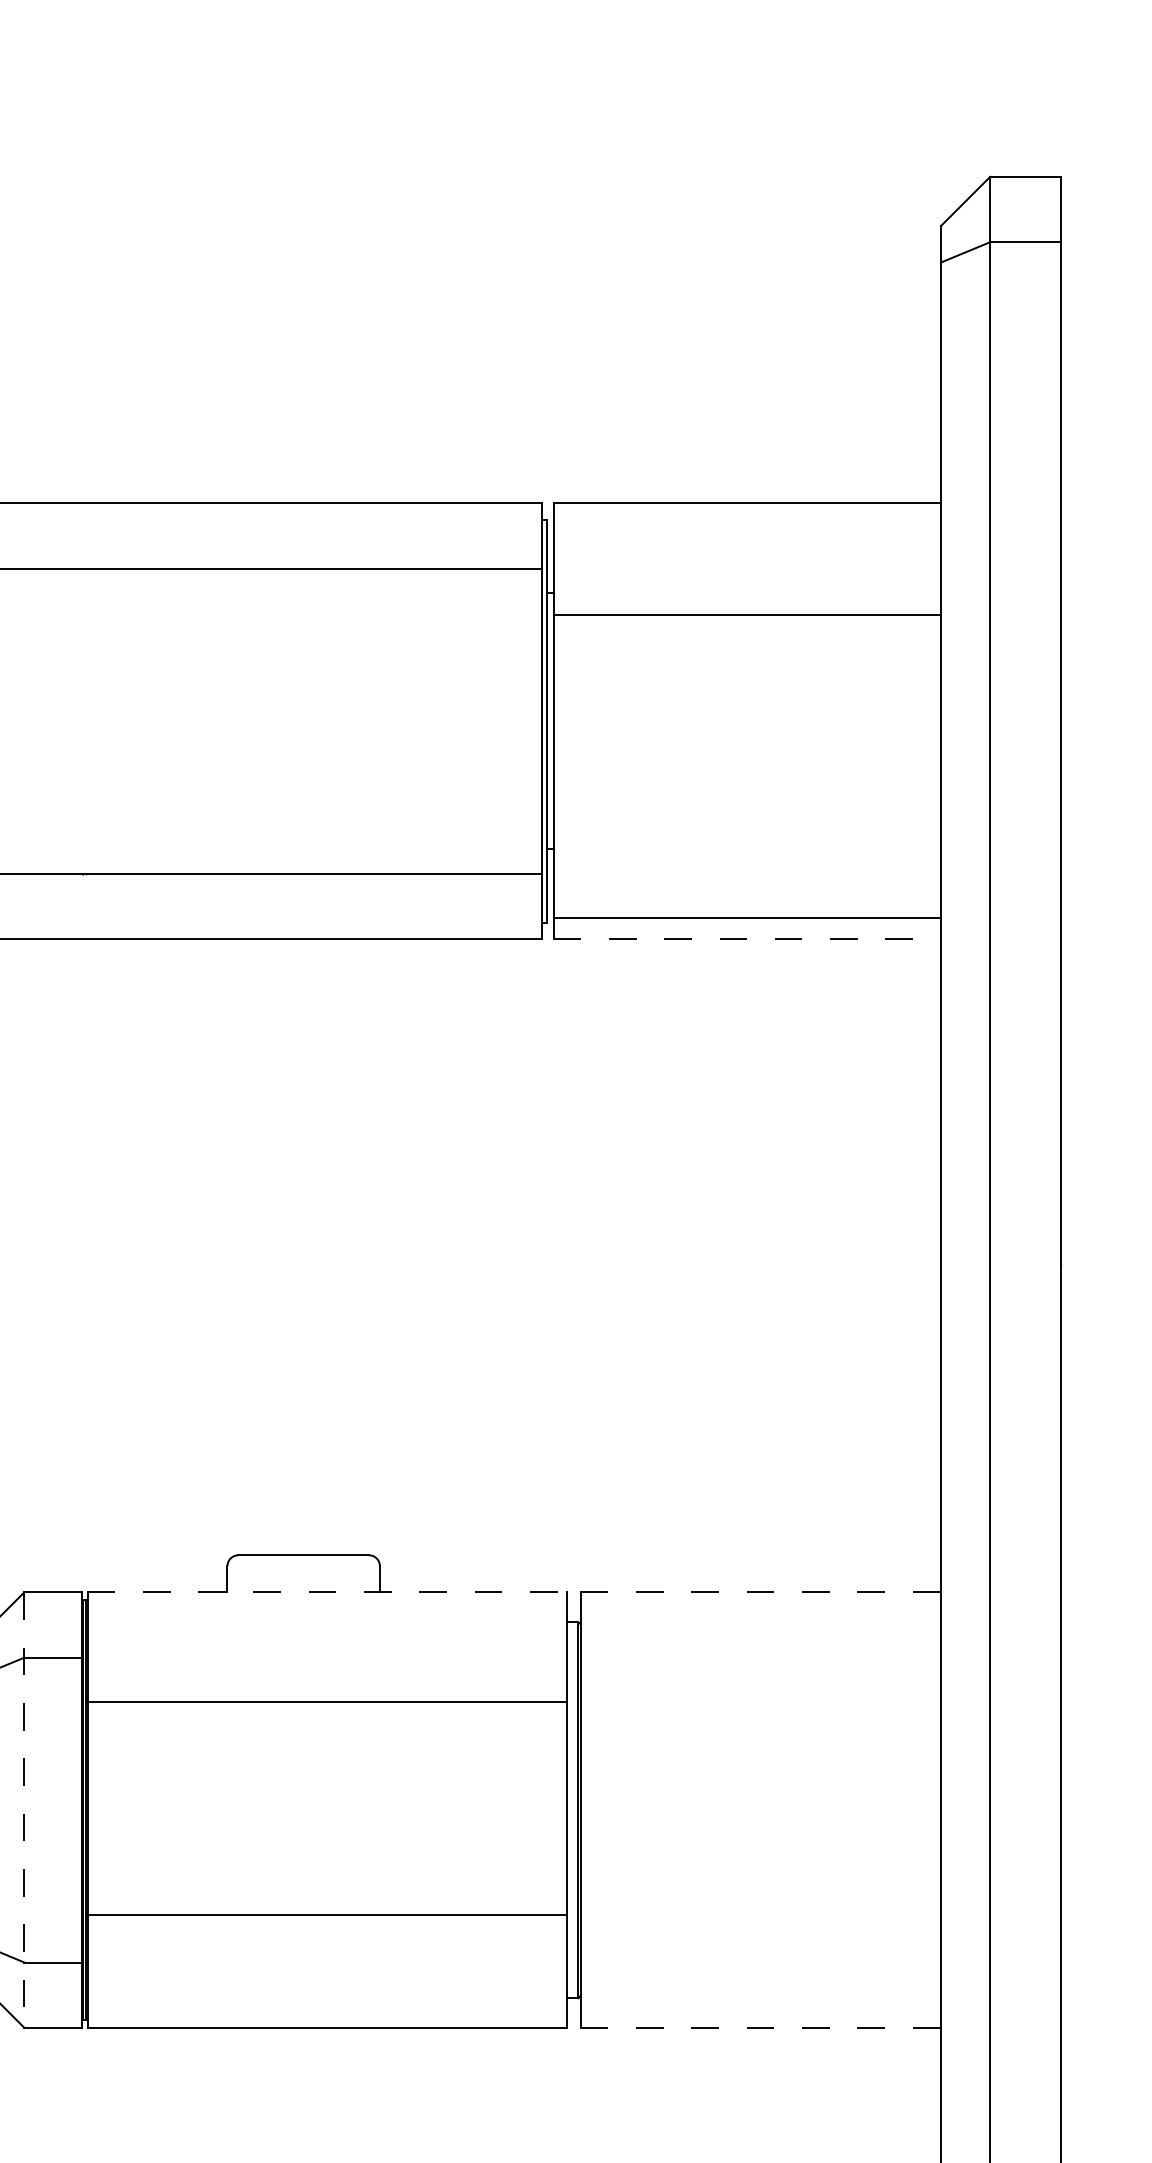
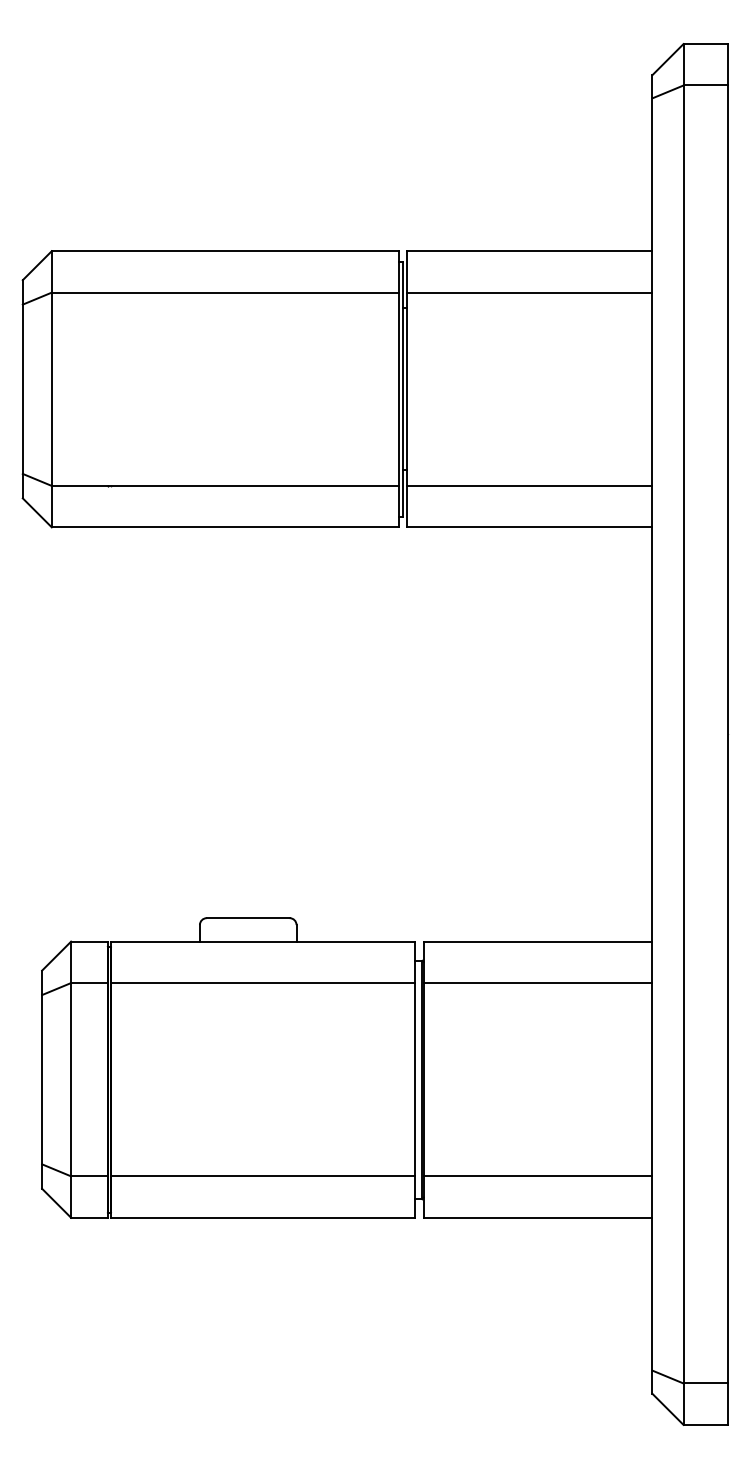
line: (747, 614) -> (529, 292), moved
line: (747, 917) -> (529, 485), moved
line: (747, 939) -> (529, 527), dashed -> solid
line: (327, 1592) -> (263, 941), dashed -> solid
line: (761, 1592) -> (538, 941), dashed -> solid
line: (759, 1658) -> (537, 983), added
line: (326, 1702) -> (262, 983), moved
line: (24, 1811) -> (71, 1080), dashed -> solid
line: (326, 1915) -> (262, 1176), moved
line: (759, 1962) -> (537, 1176), added
line: (761, 2027) -> (538, 1217), dashed -> solid

